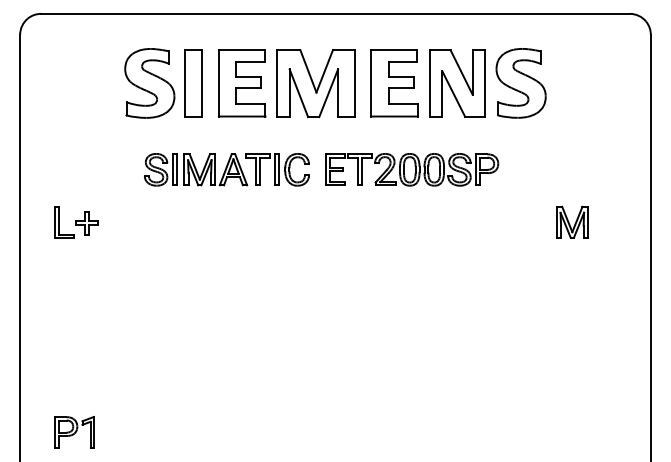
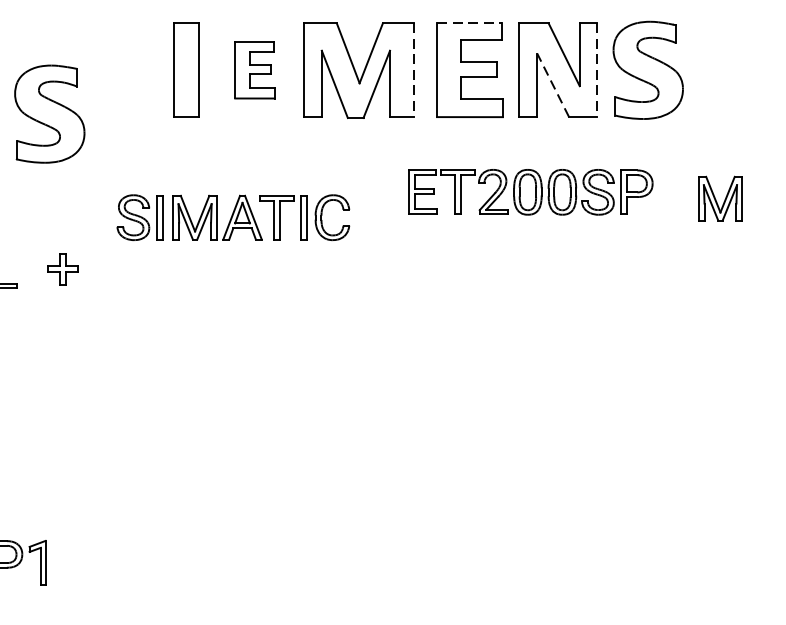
line: (394, 50) -> (469, 24), solid -> dashed
part: (149, 83) -> (49, 114), moved
part: (242, 83) -> (255, 70), size x0.6
line: (355, 83) -> (414, 70), solid -> dashed
line: (485, 83) -> (597, 70), solid -> dashed
line: (453, 93) -> (552, 84), solid -> dashed
part: (226, 169) -> (232, 217), moved
part: (412, 169) -> (531, 191), moved
part: (572, 221) -> (720, 197), moved
part: (86, 223) -> (62, 269), moved

